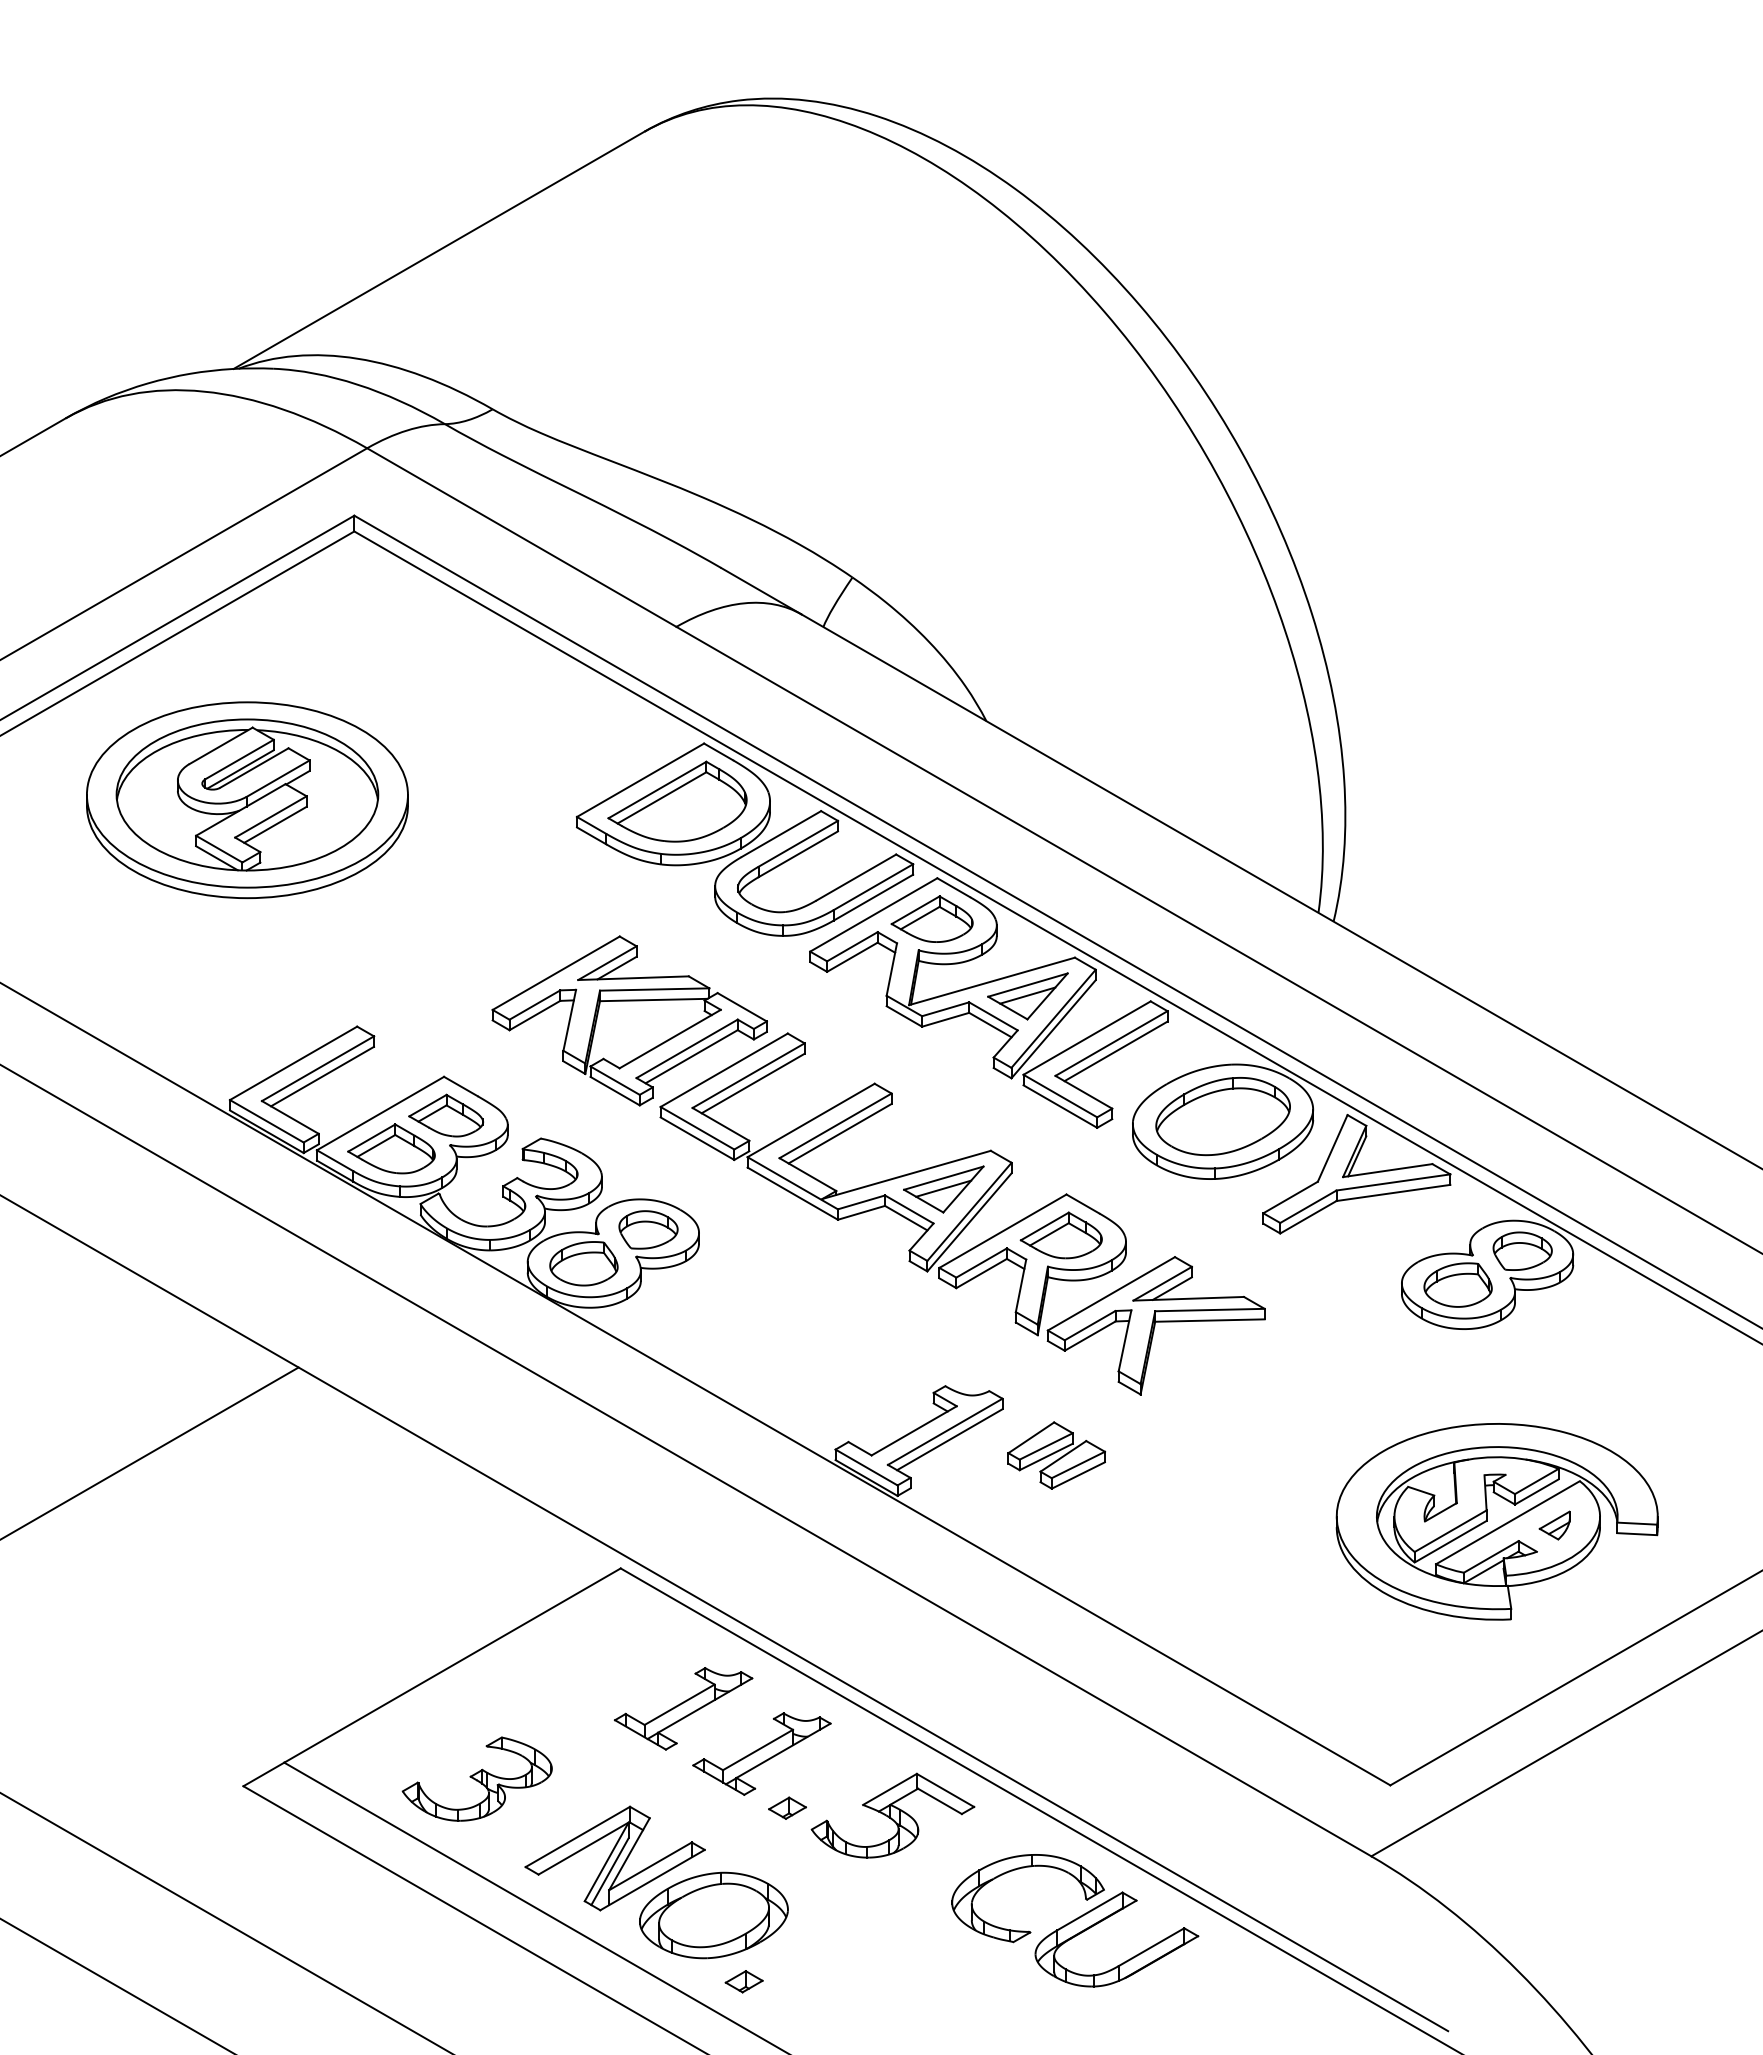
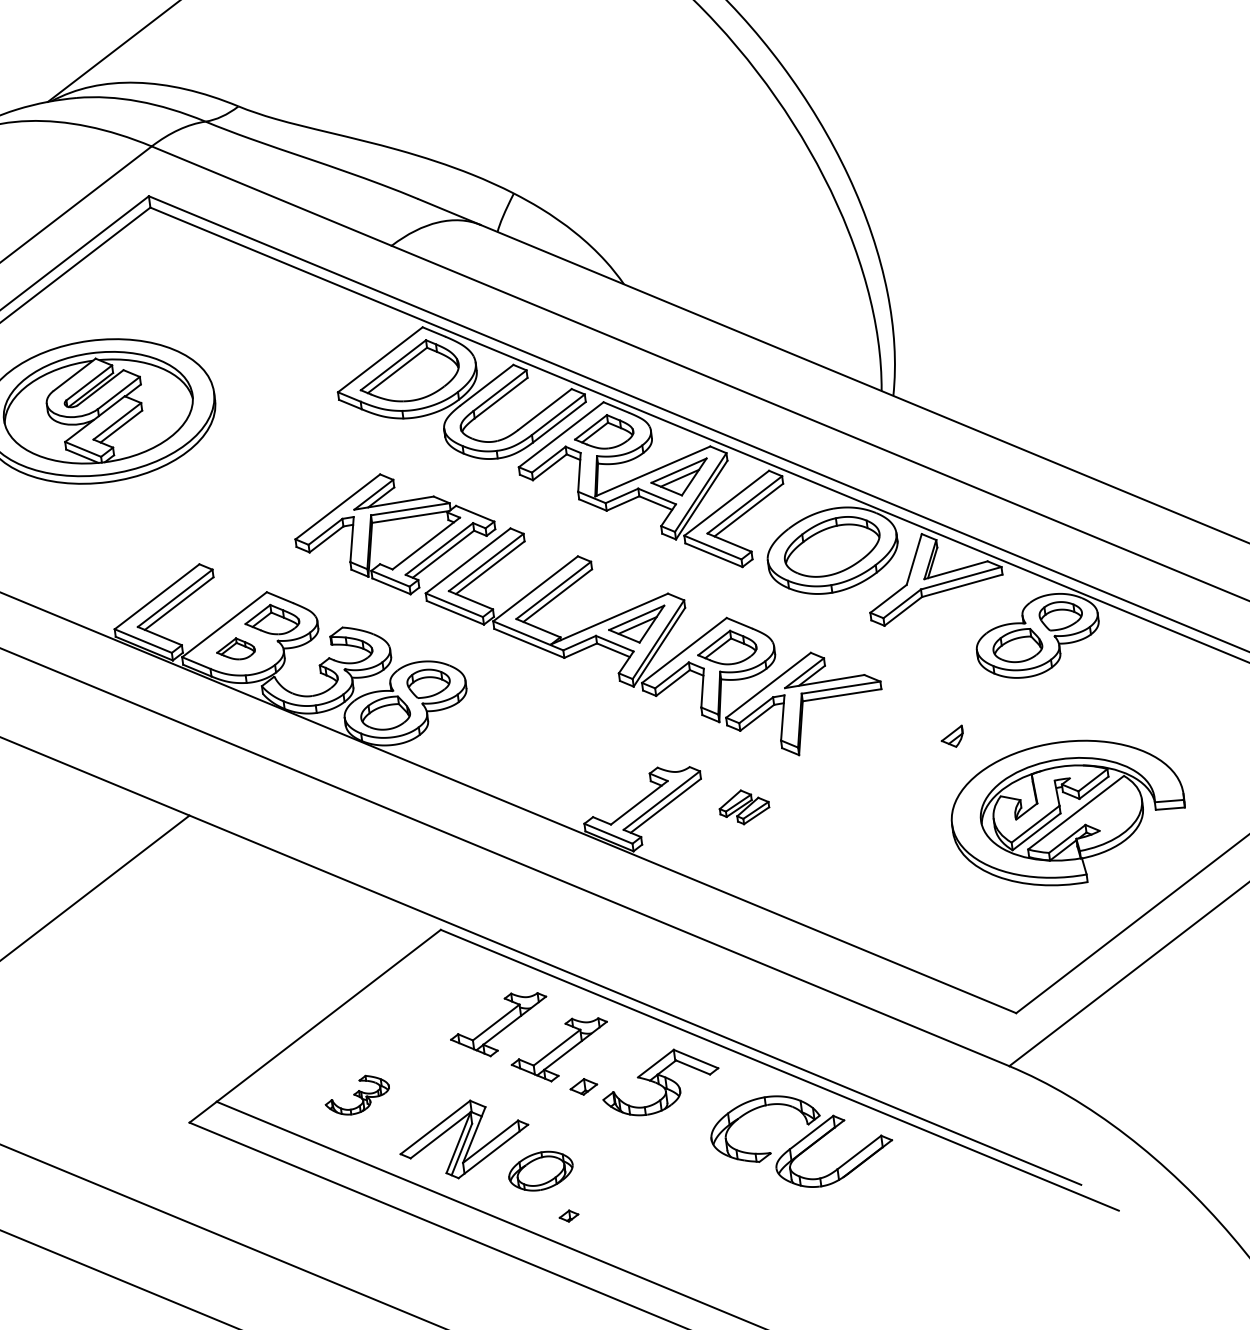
part: (391, 1148) -> (235, 648), size x0.6
part: (1056, 1455) -> (744, 807), size x0.7
part: (1554, 1525) -> (952, 737), moved
part: (476, 1778) -> (356, 1094), size x0.6
part: (713, 1915) -> (540, 1171), size x0.6
part: (743, 1981) -> (568, 1215), size x0.7

